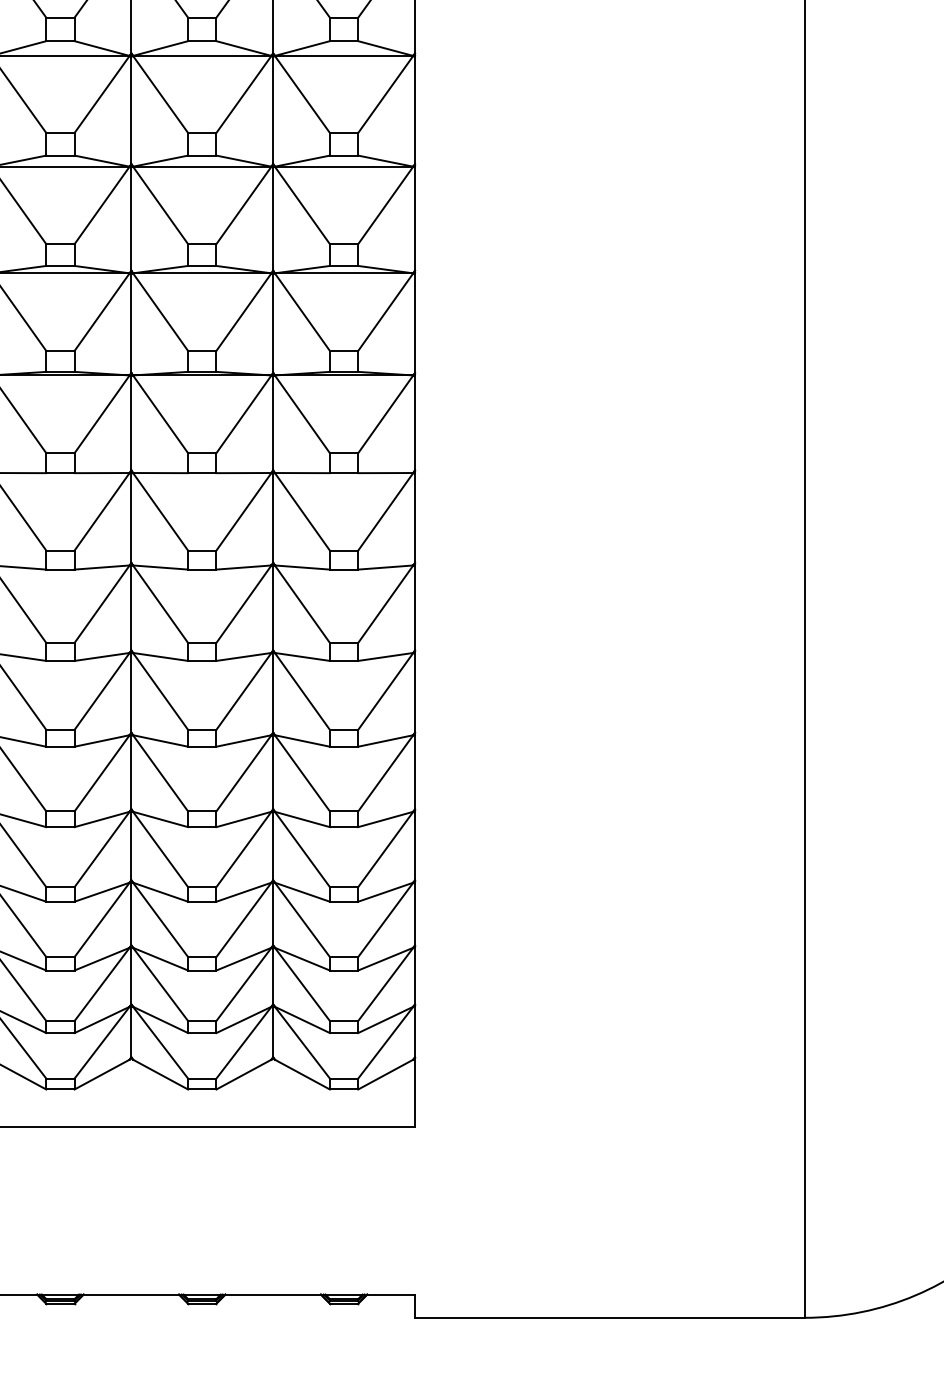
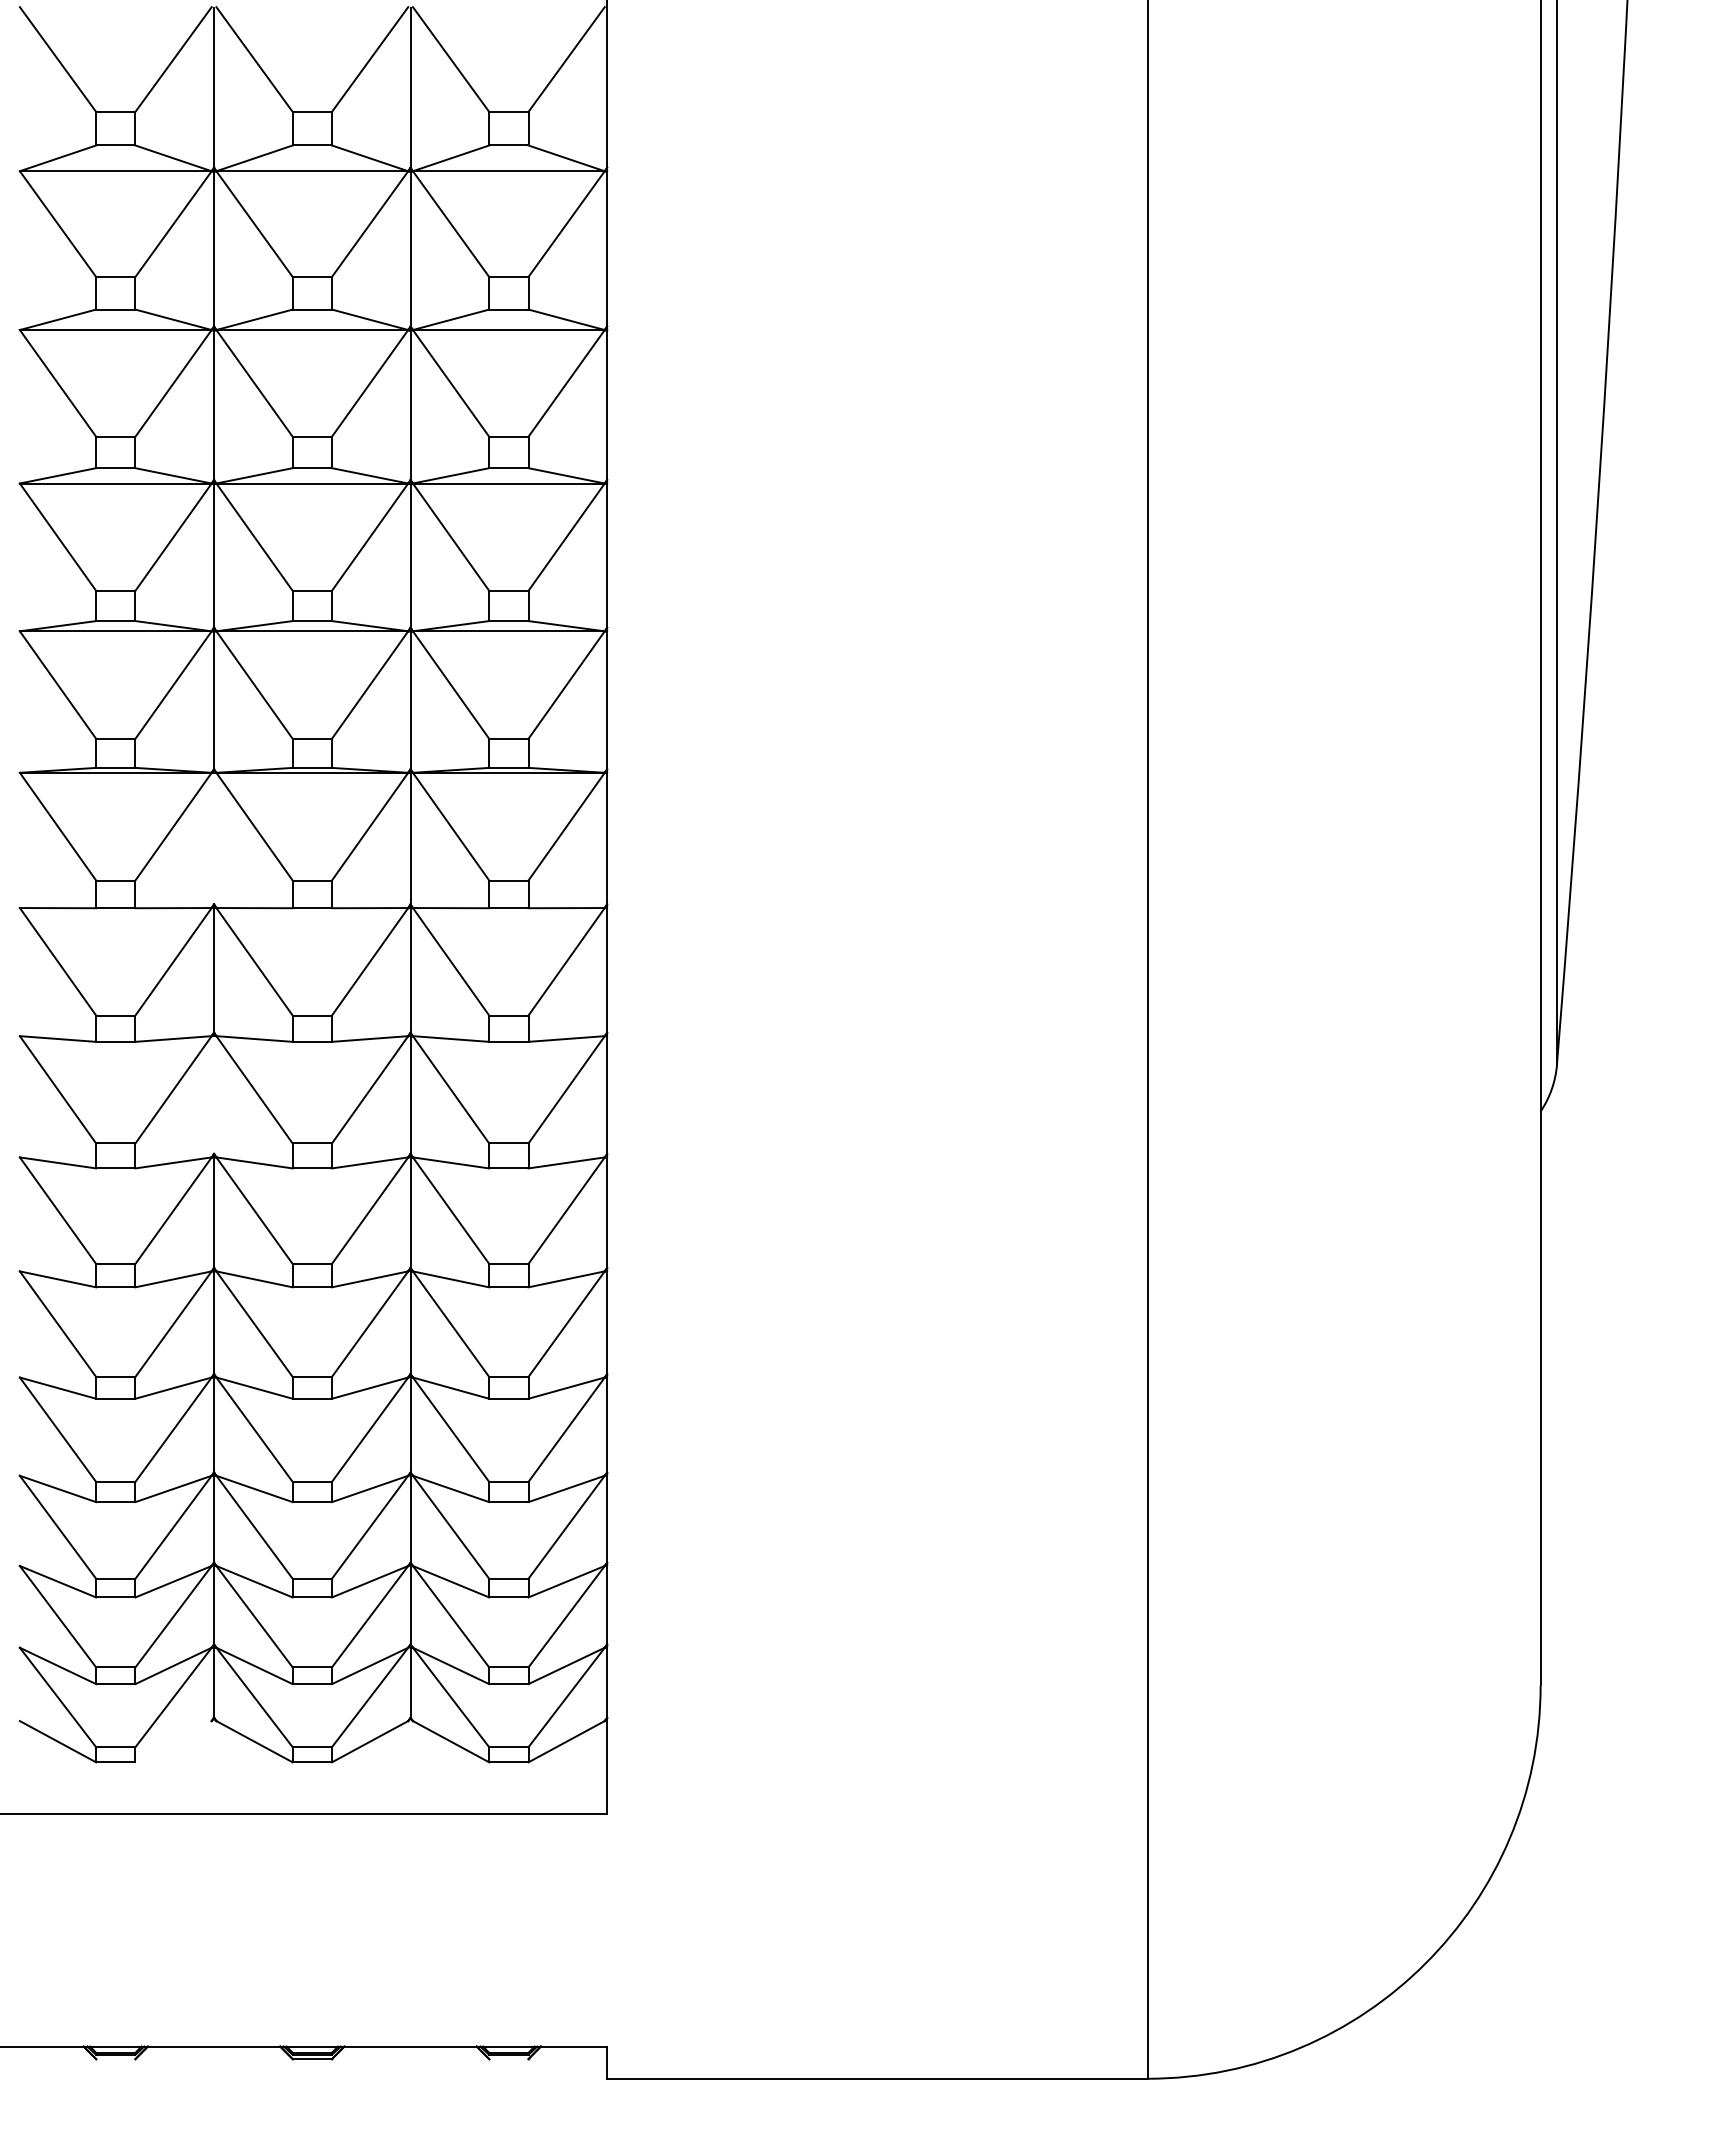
line: (131, 422) -> (214, 838), removed
line: (131, 607) -> (214, 1094), removed
line: (102, 1074) -> (173, 1741), removed
line: (60, 1303) -> (115, 2059), removed
line: (343, 1303) -> (508, 2059), removed

